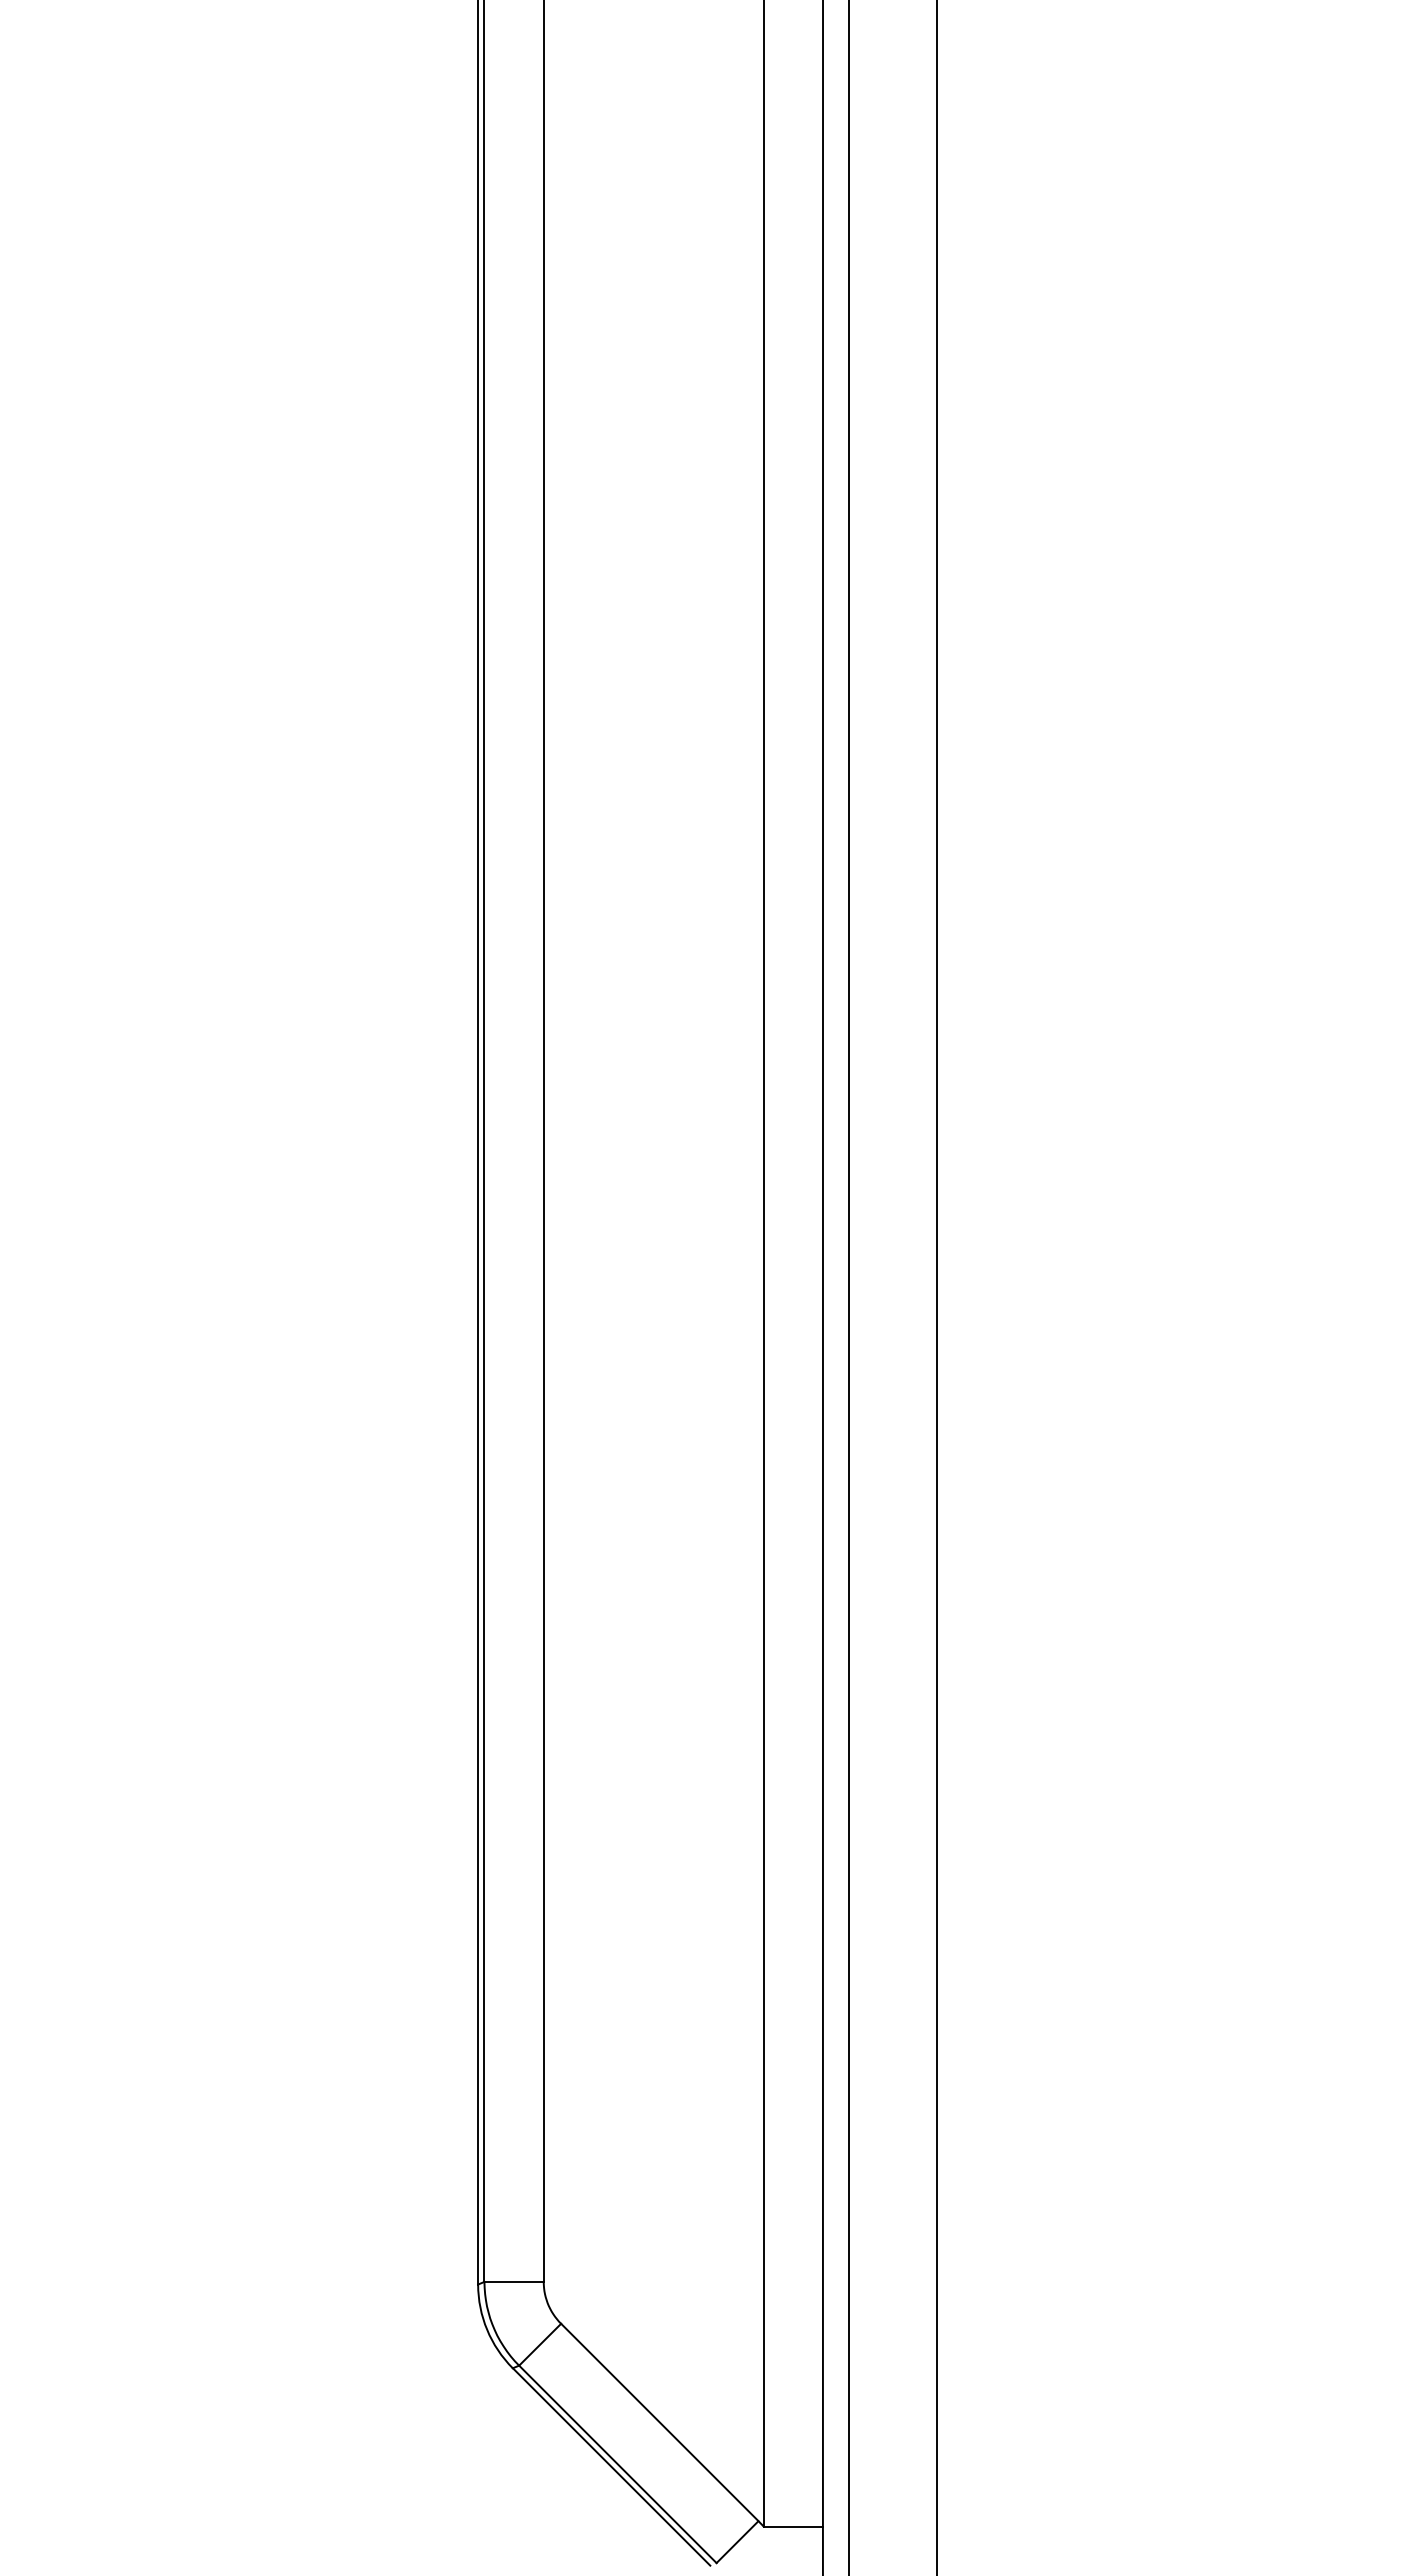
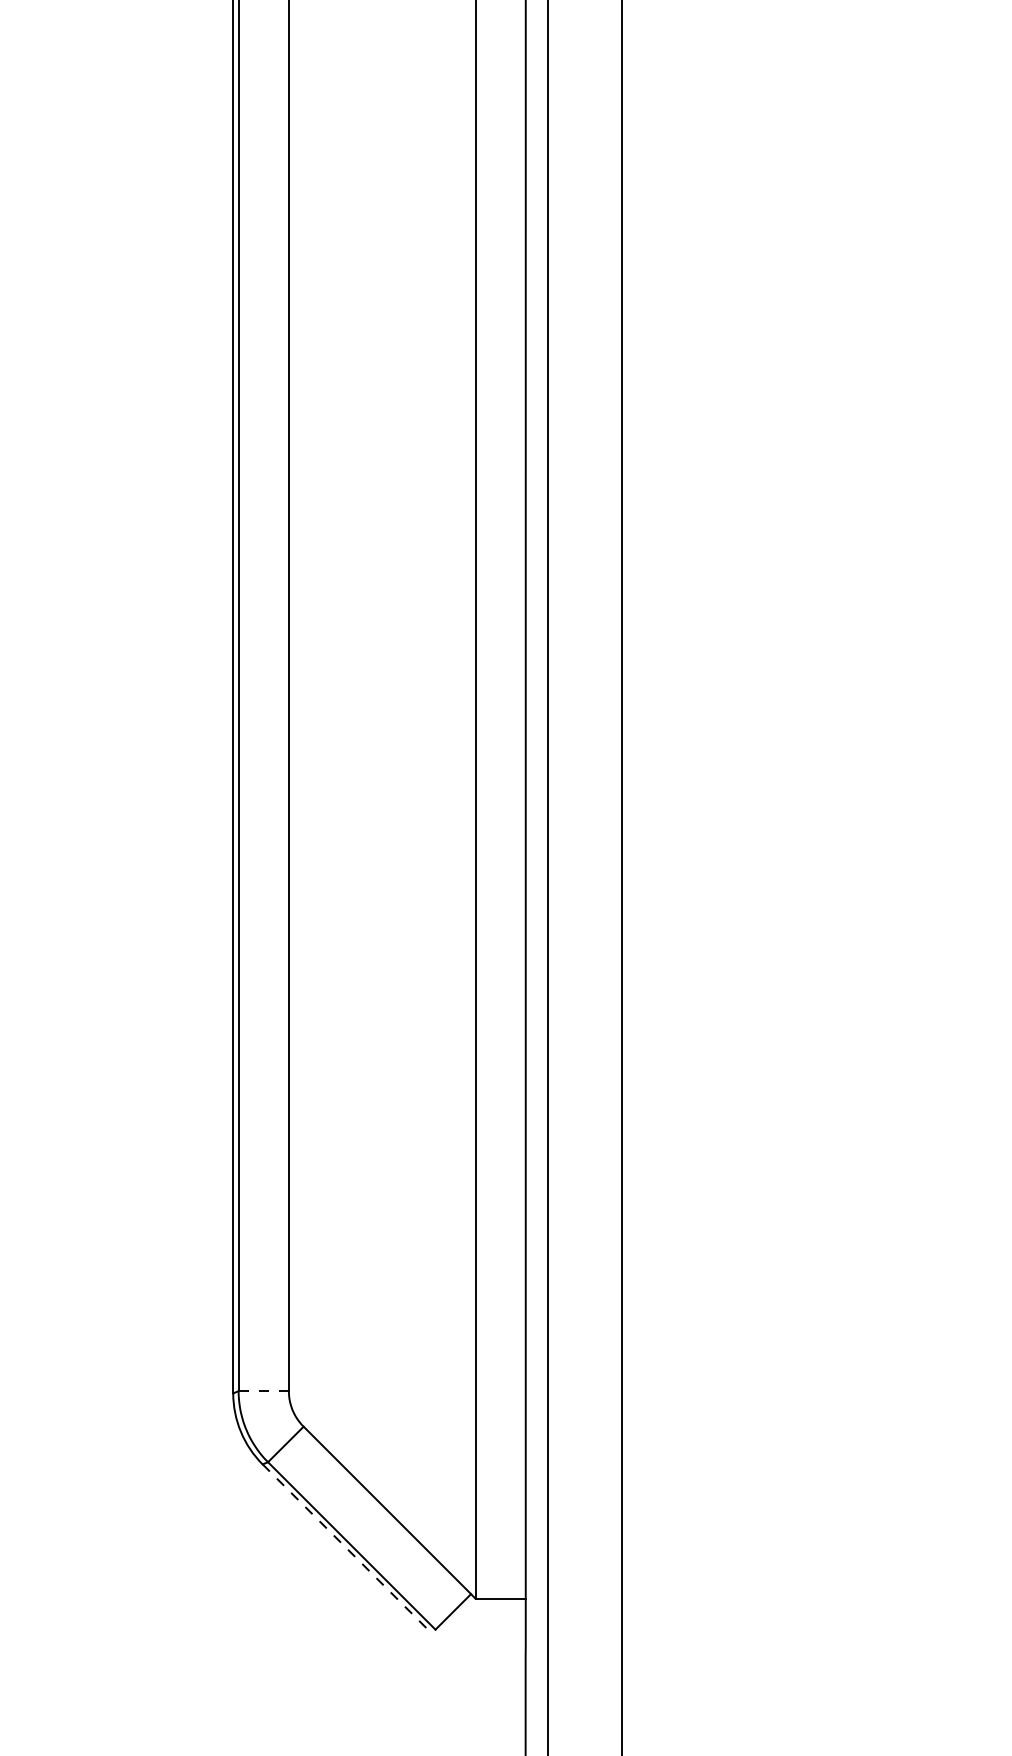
line: (514, 2281) -> (264, 1390), solid -> dashed
line: (611, 2466) -> (346, 1547), solid -> dashed

